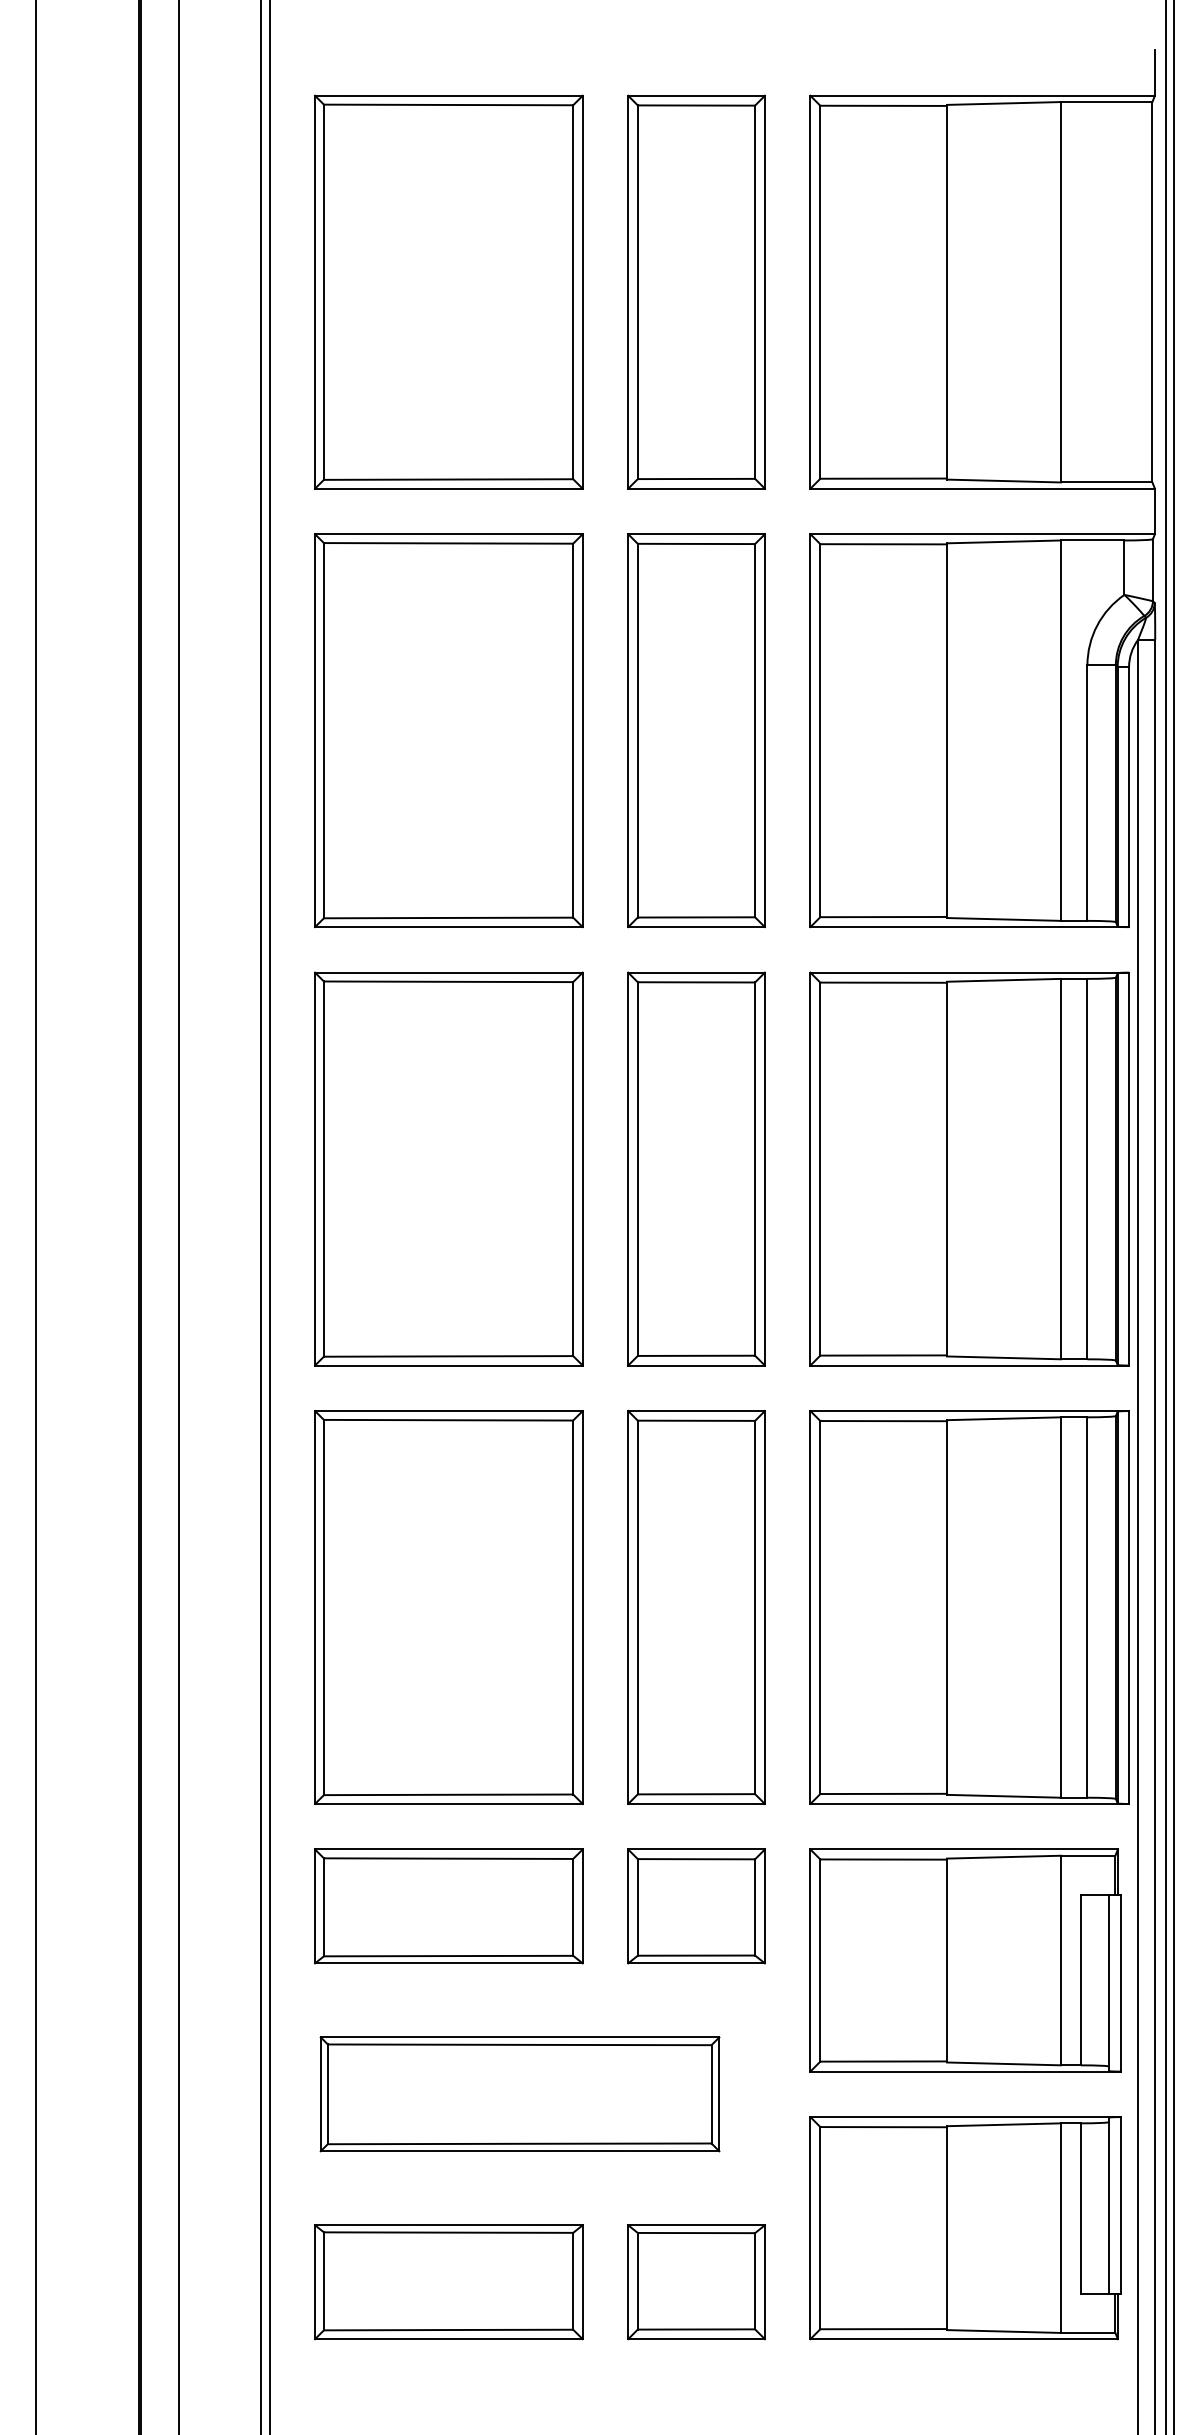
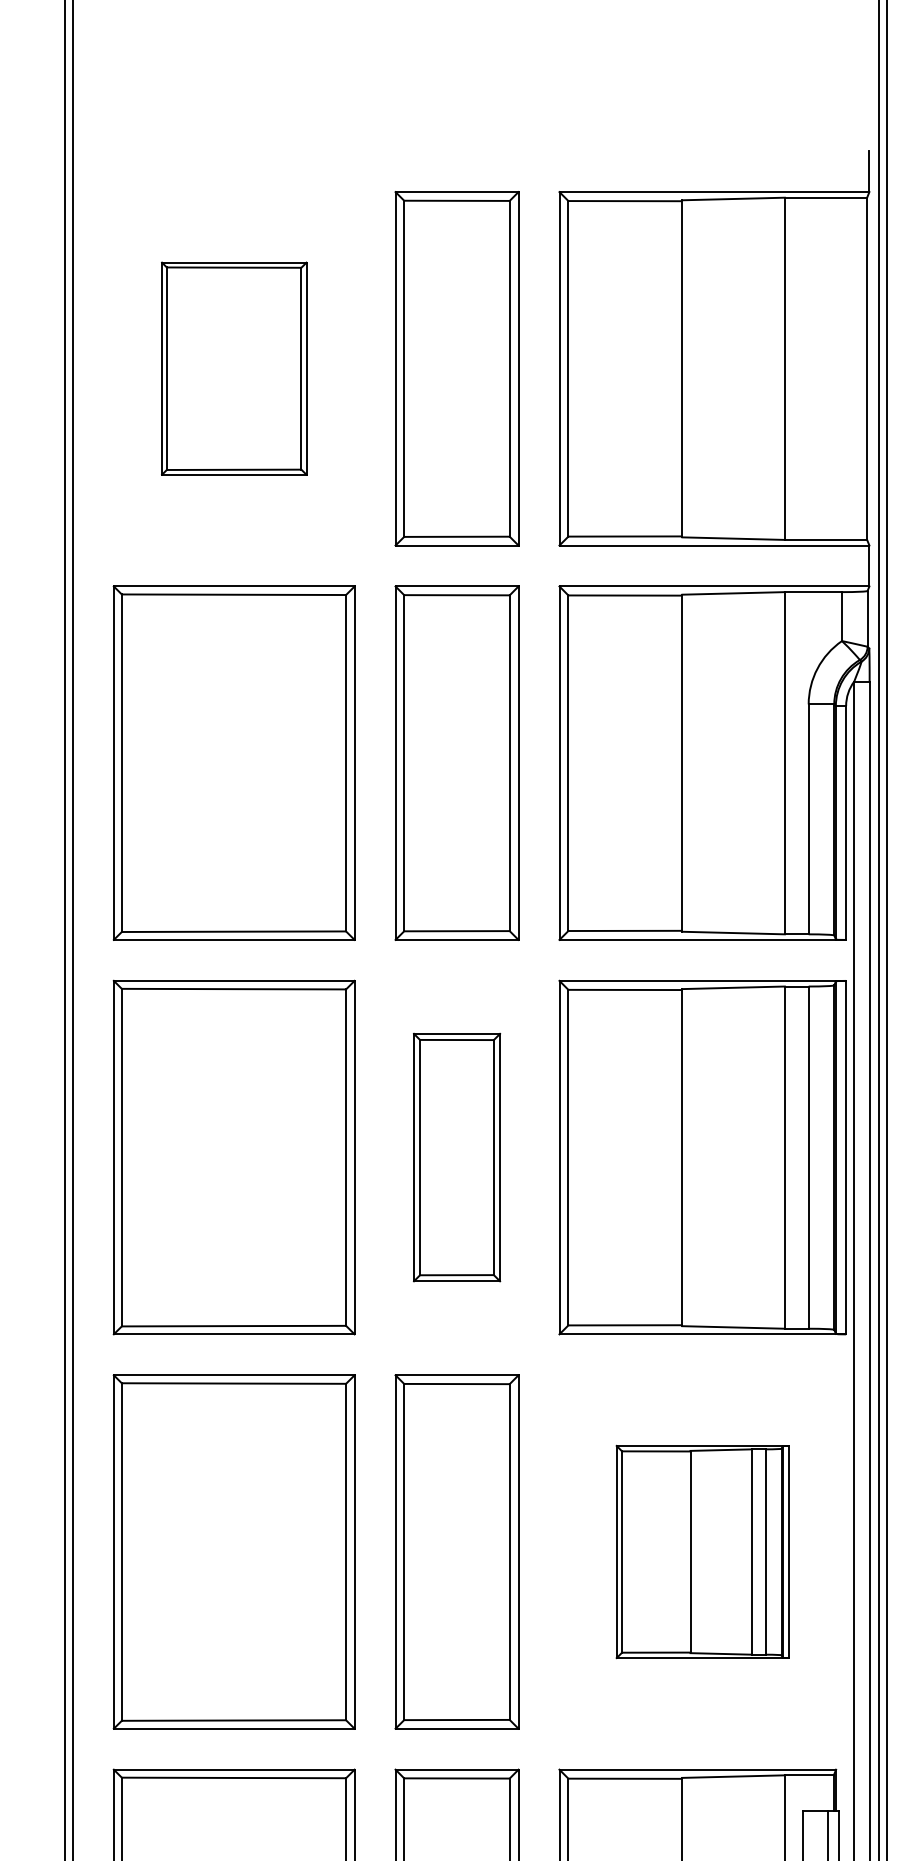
part: (448, 291) -> (233, 368), size x0.6
part: (696, 1168) -> (456, 1157), size x0.7
part: (969, 1607) -> (702, 1552), size x0.6

